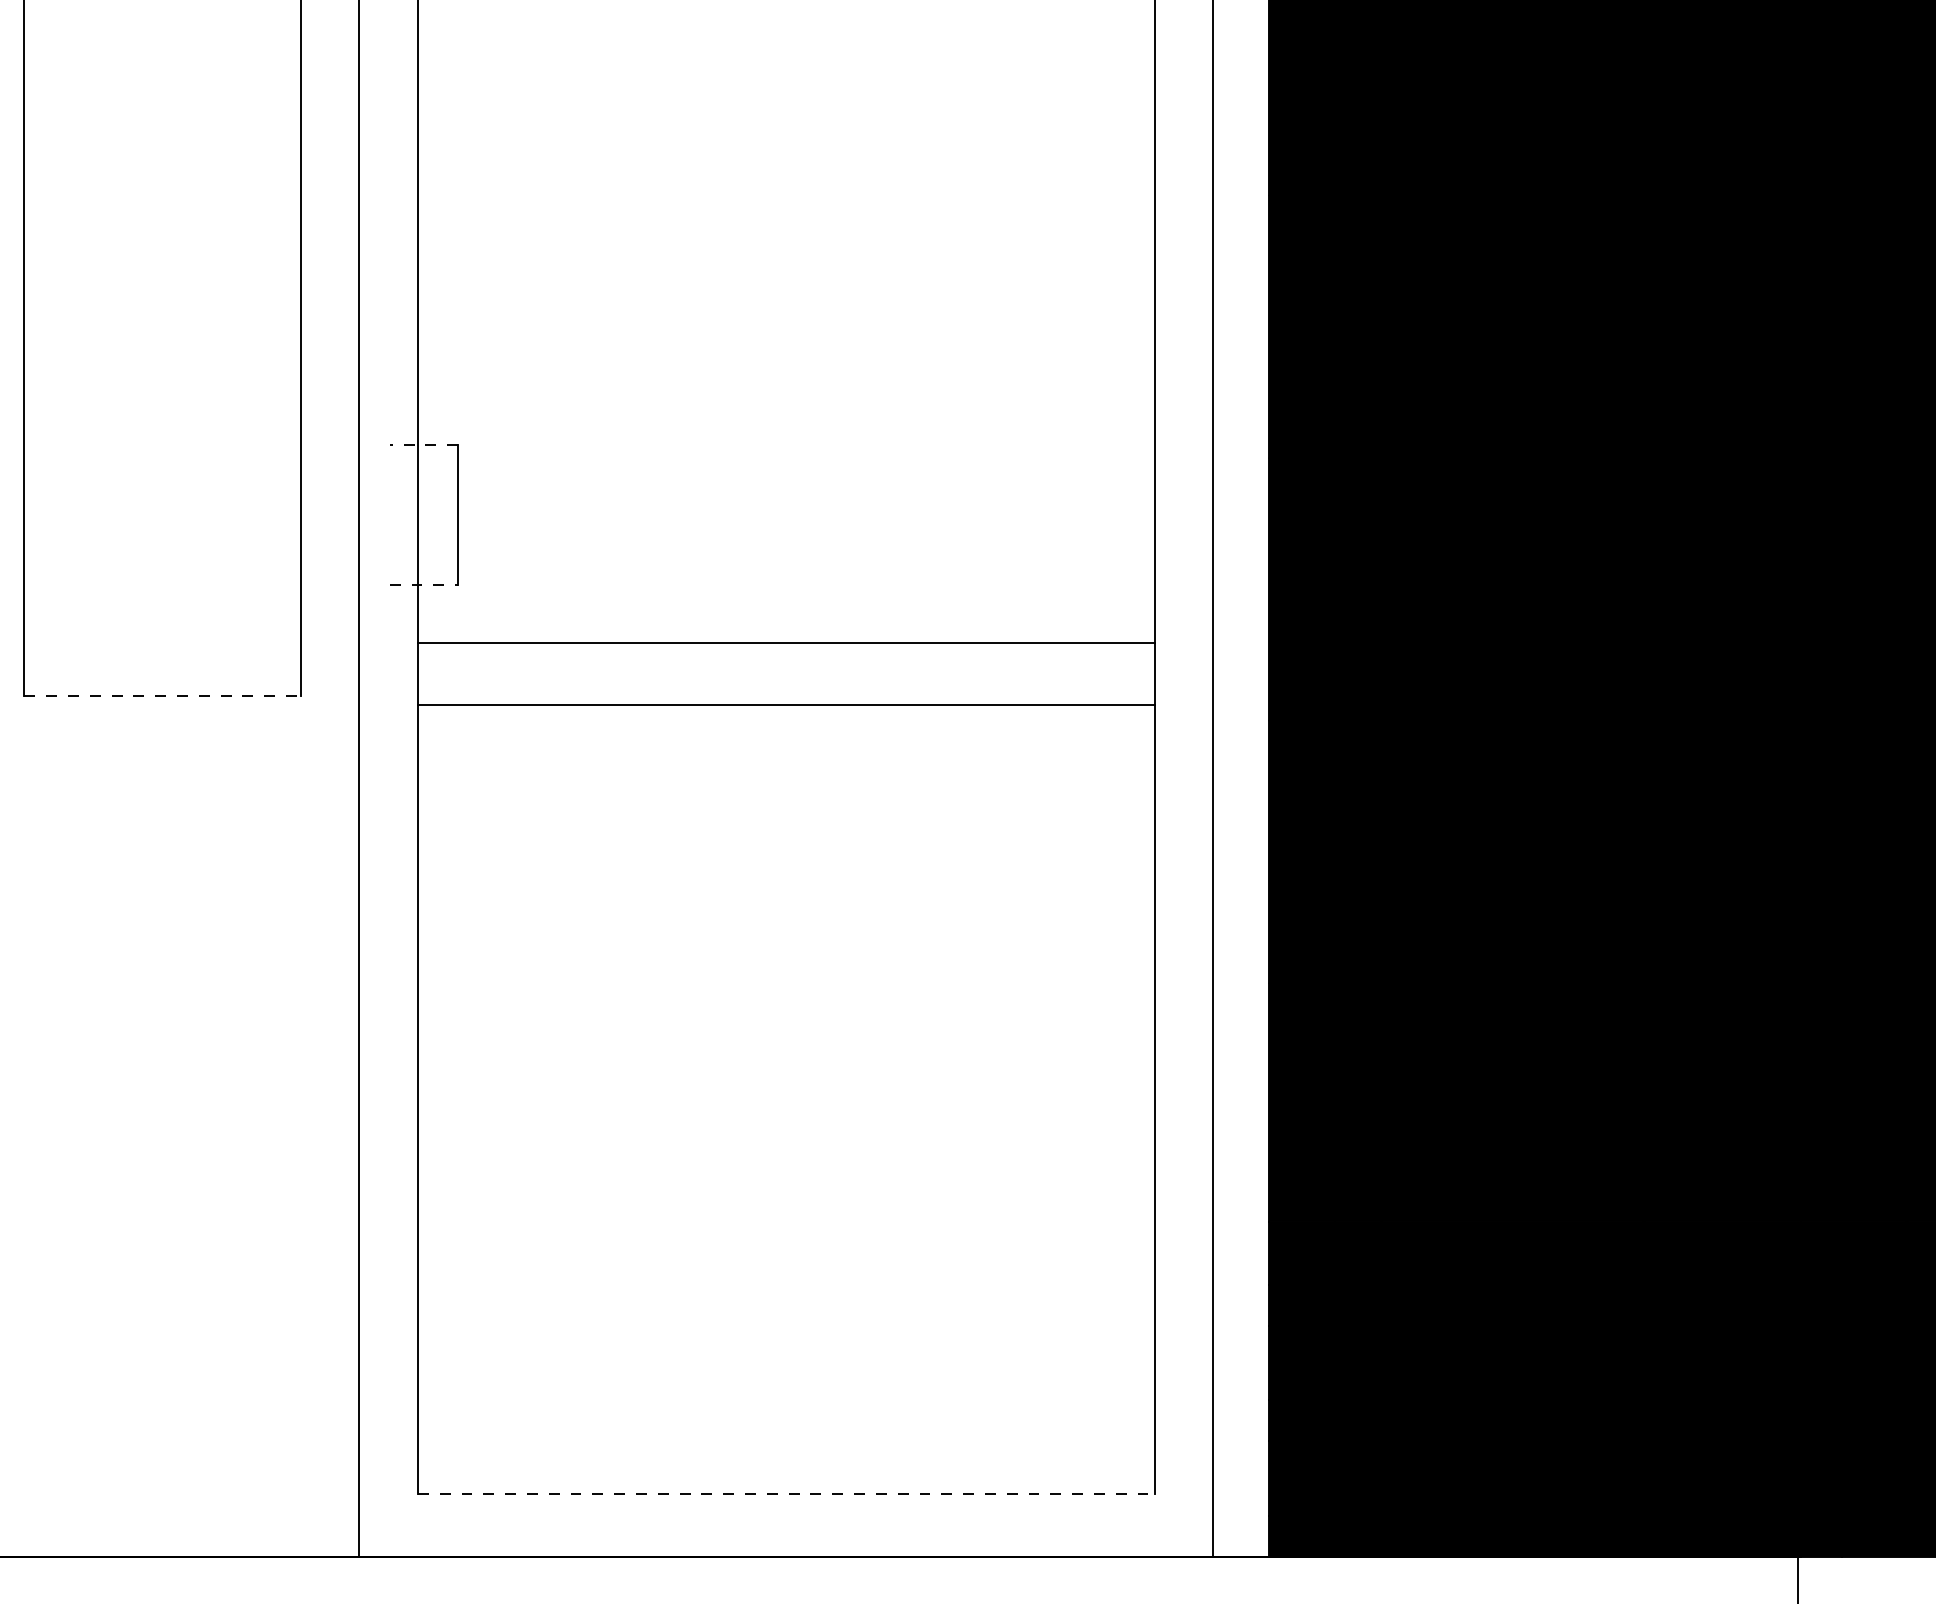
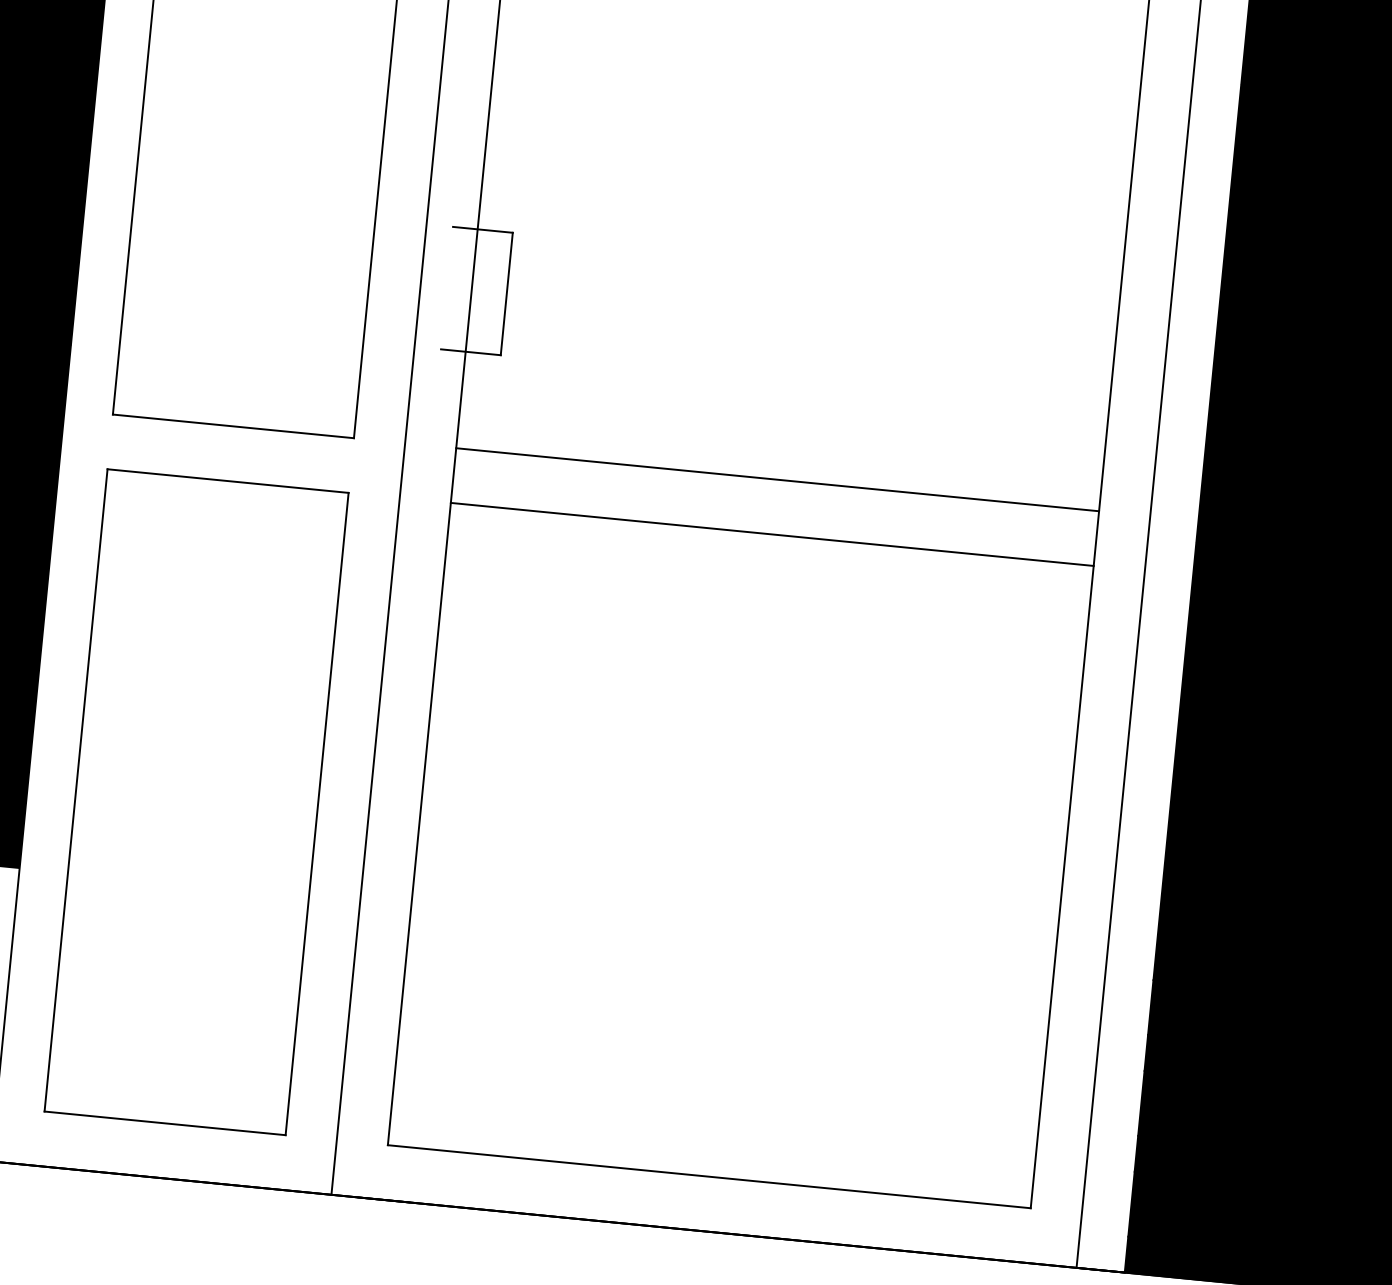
line: (423, 444) -> (482, 229), dashed -> solid
line: (424, 585) -> (471, 352), dashed -> solid
line: (785, 642) -> (776, 479), moved
line: (163, 695) -> (234, 426), dashed -> solid
line: (785, 705) -> (771, 534), moved
part: (162, 1125) -> (196, 801), added
line: (786, 1494) -> (709, 1176), dashed -> solid

